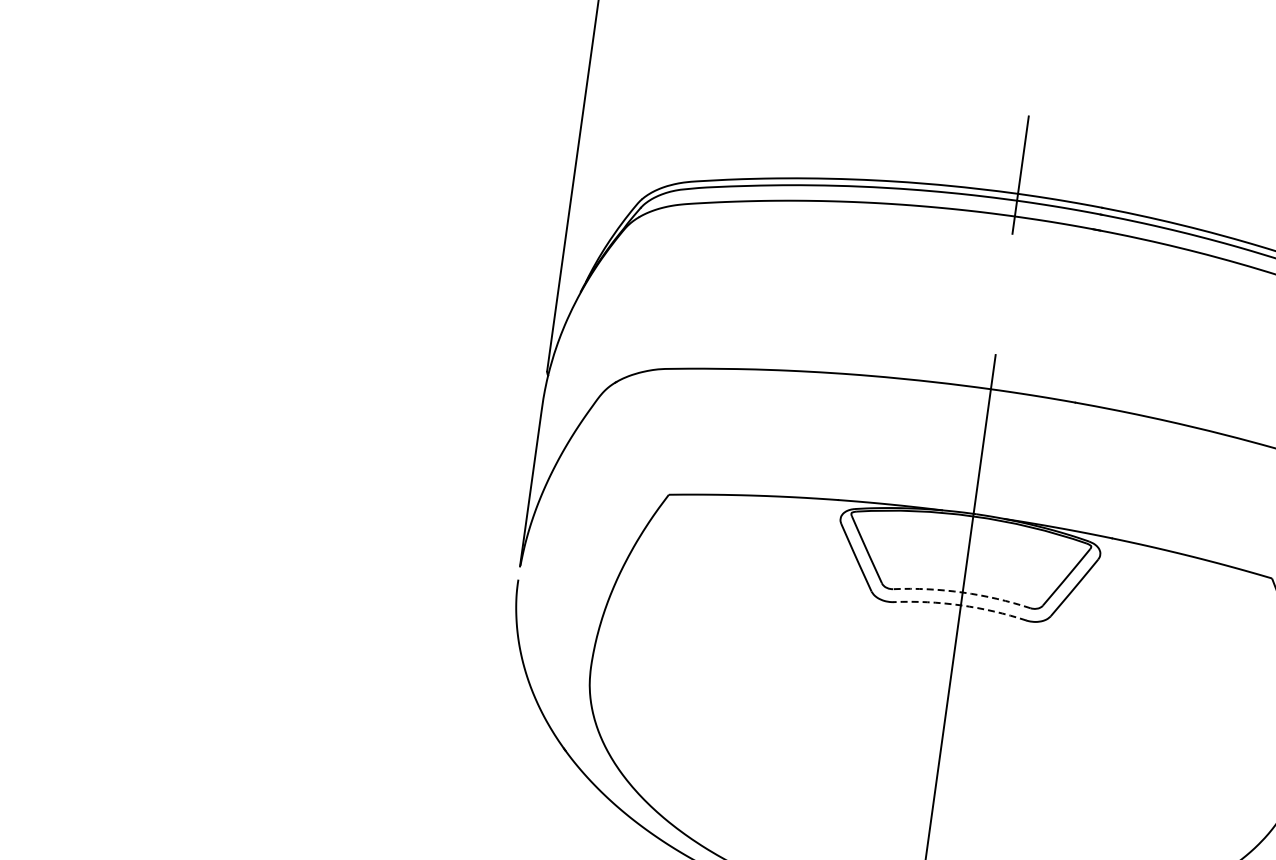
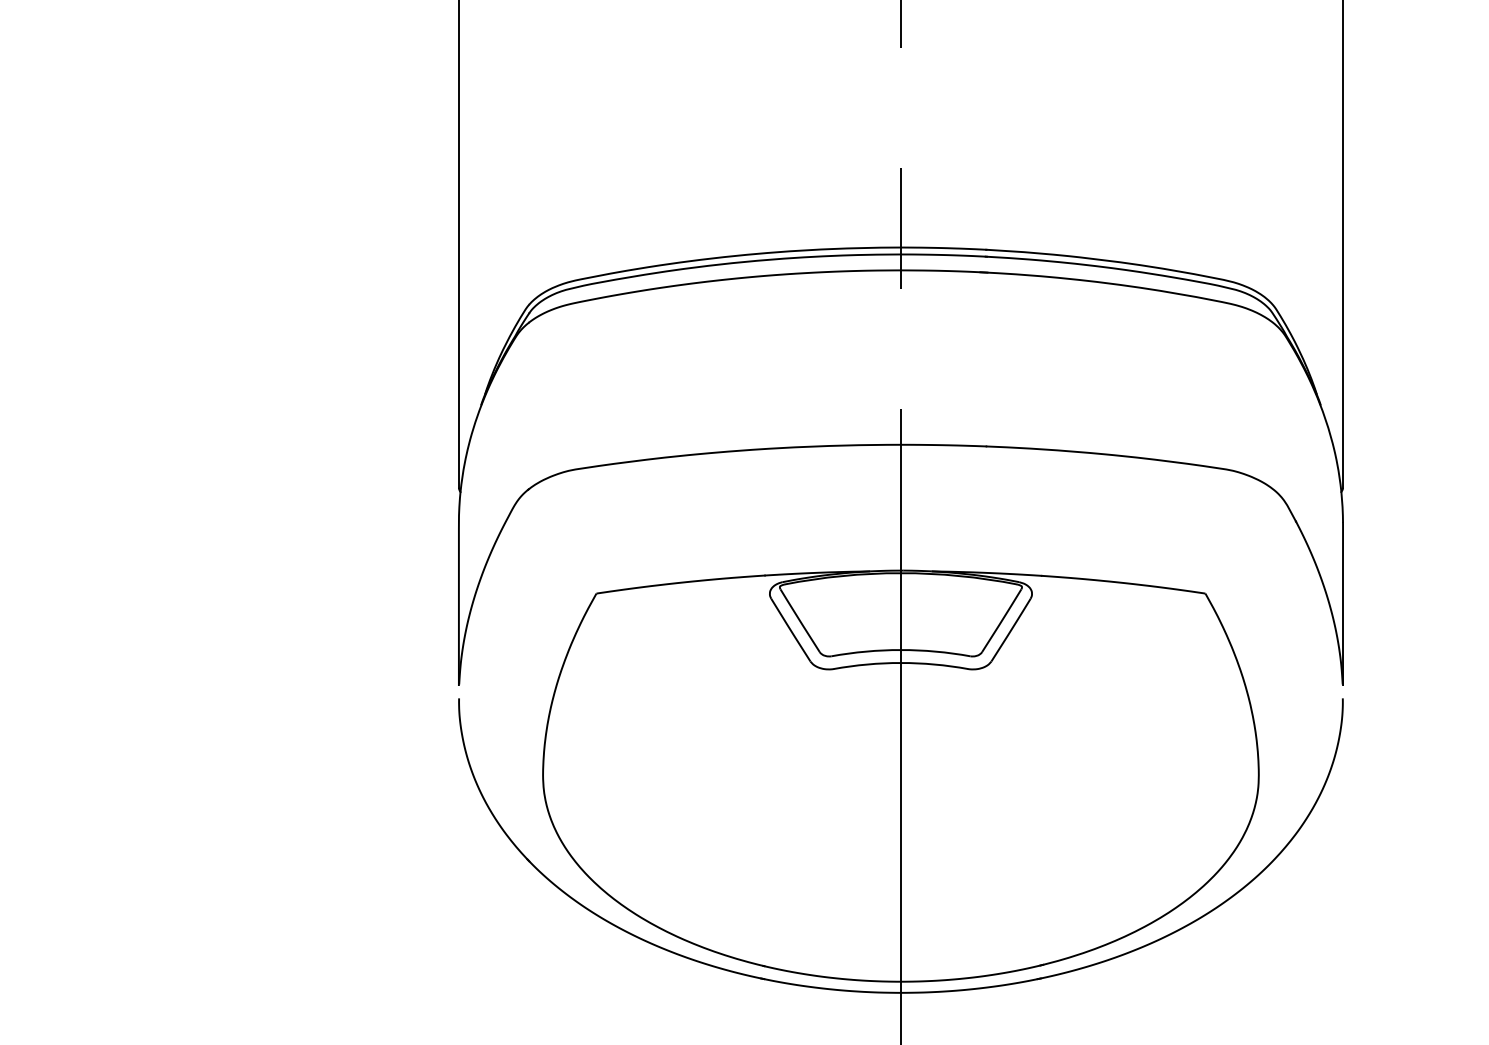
arc: (962, 592) -> (900, 650), dashed -> solid
arc: (960, 604) -> (900, 662), dashed -> solid

